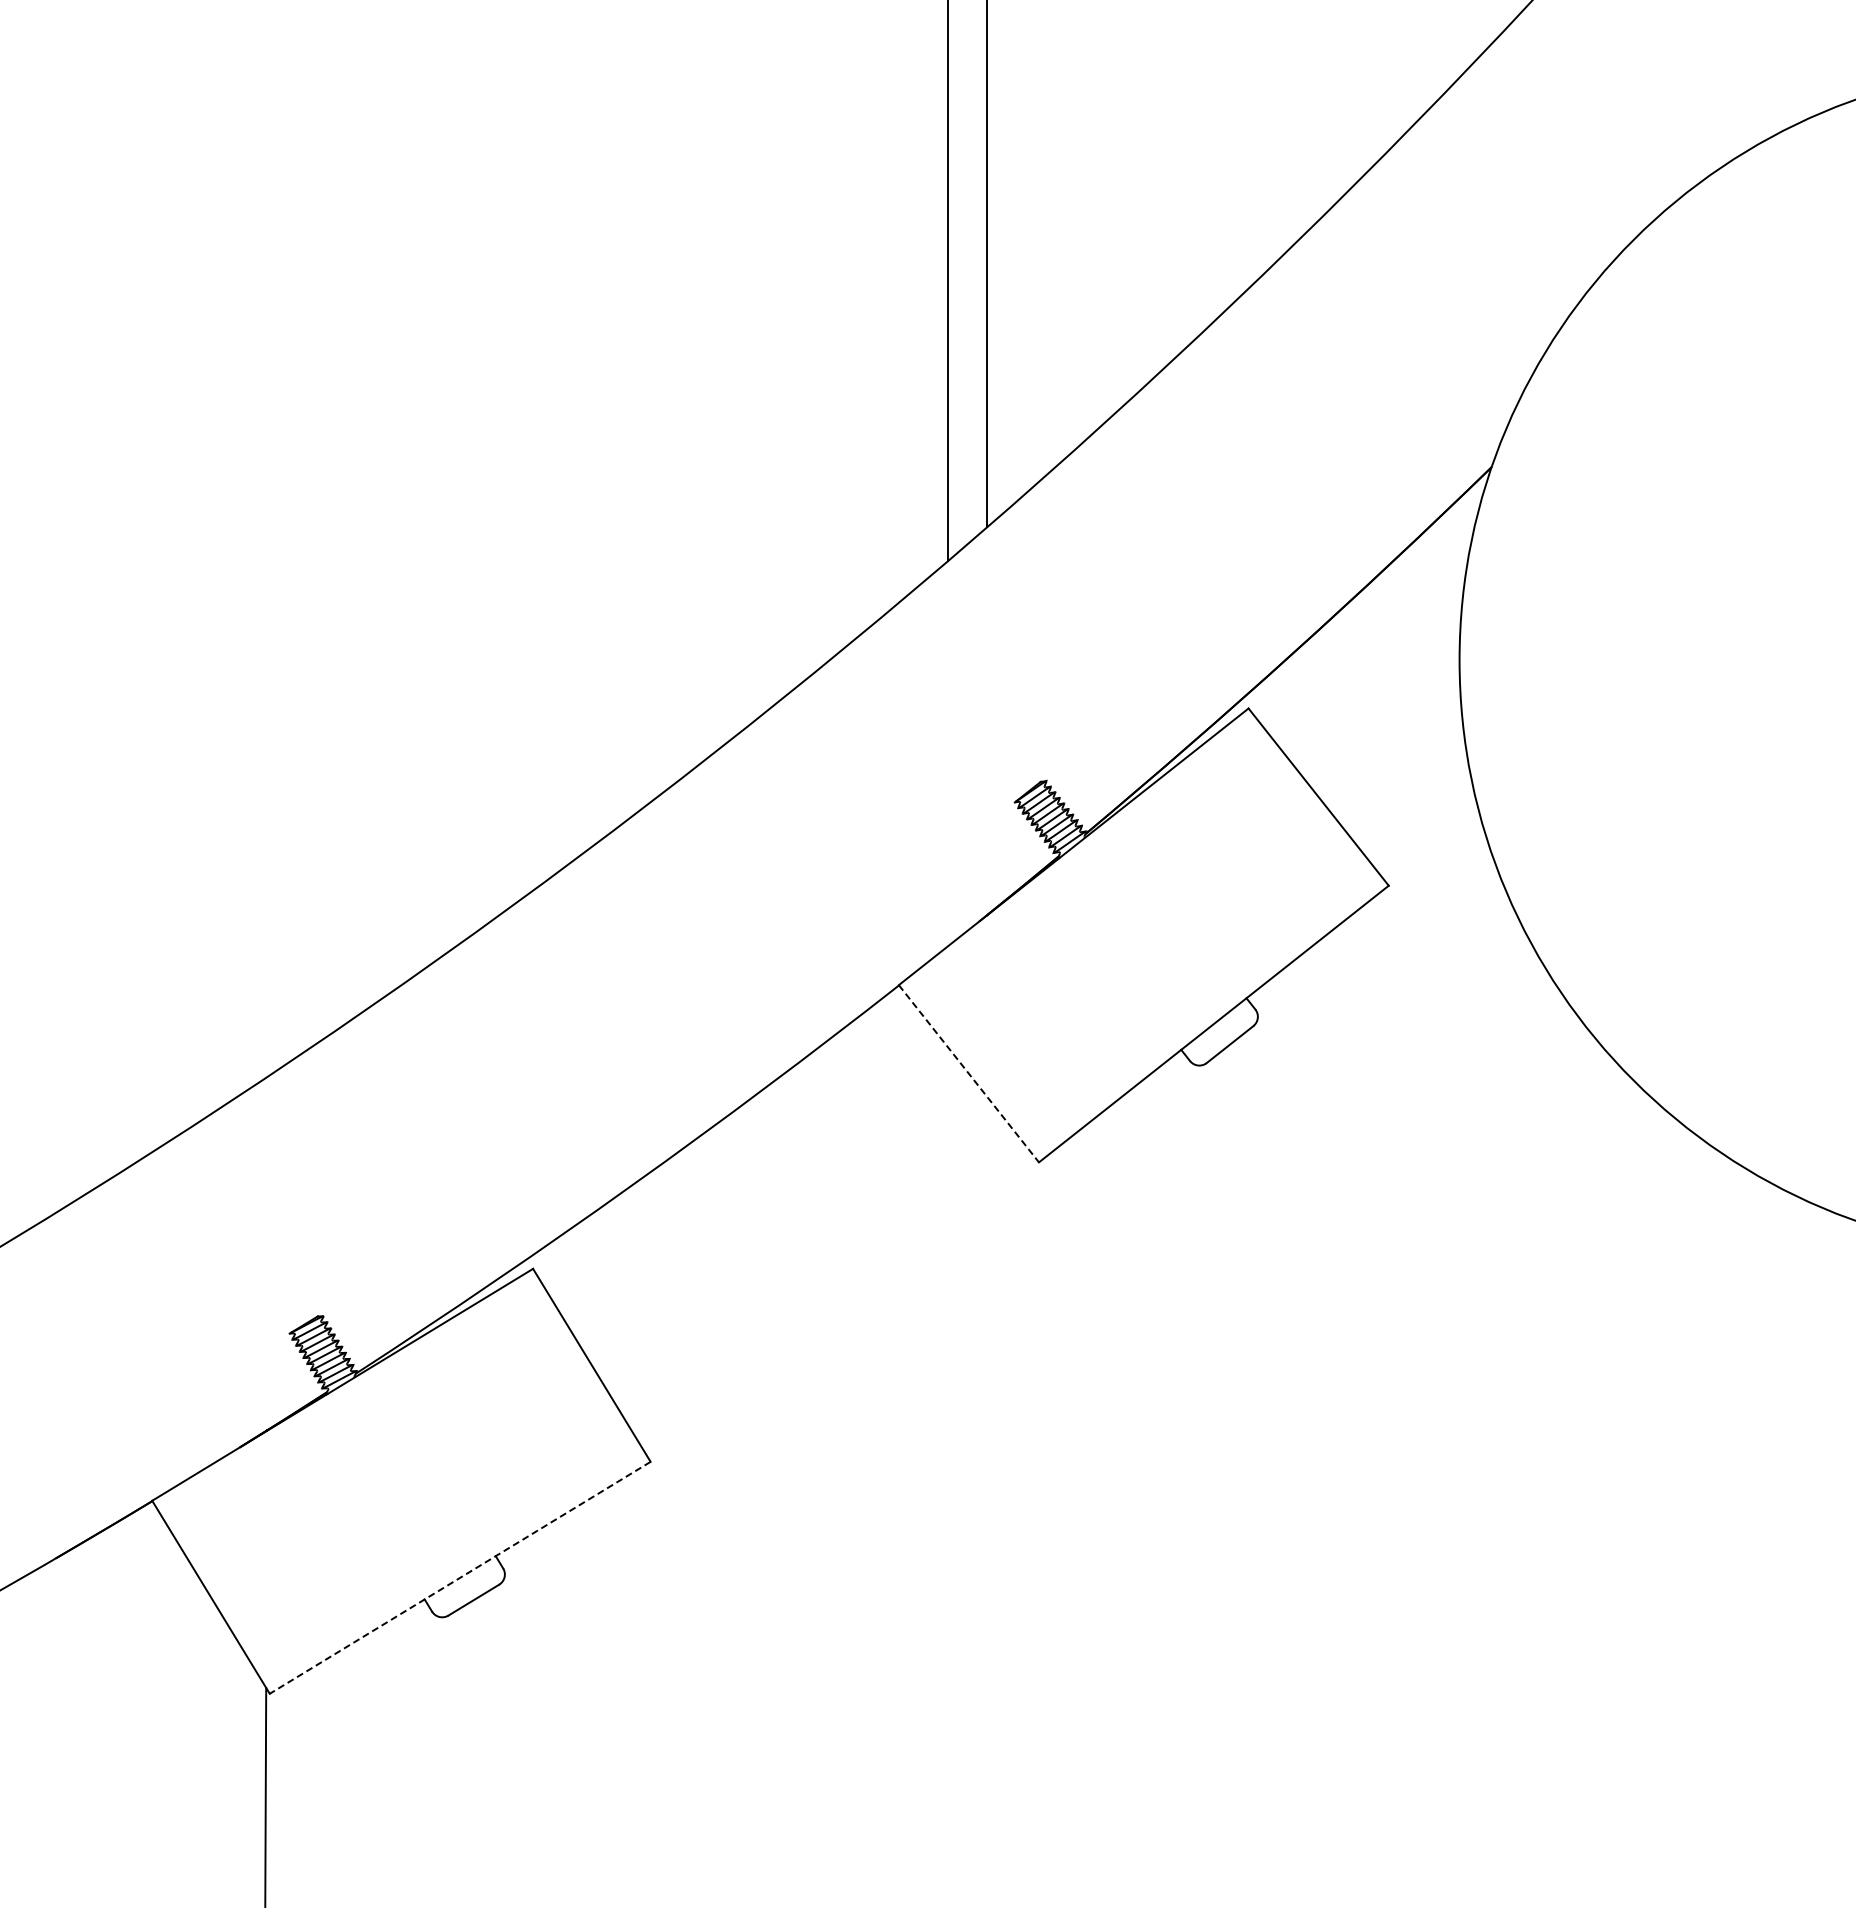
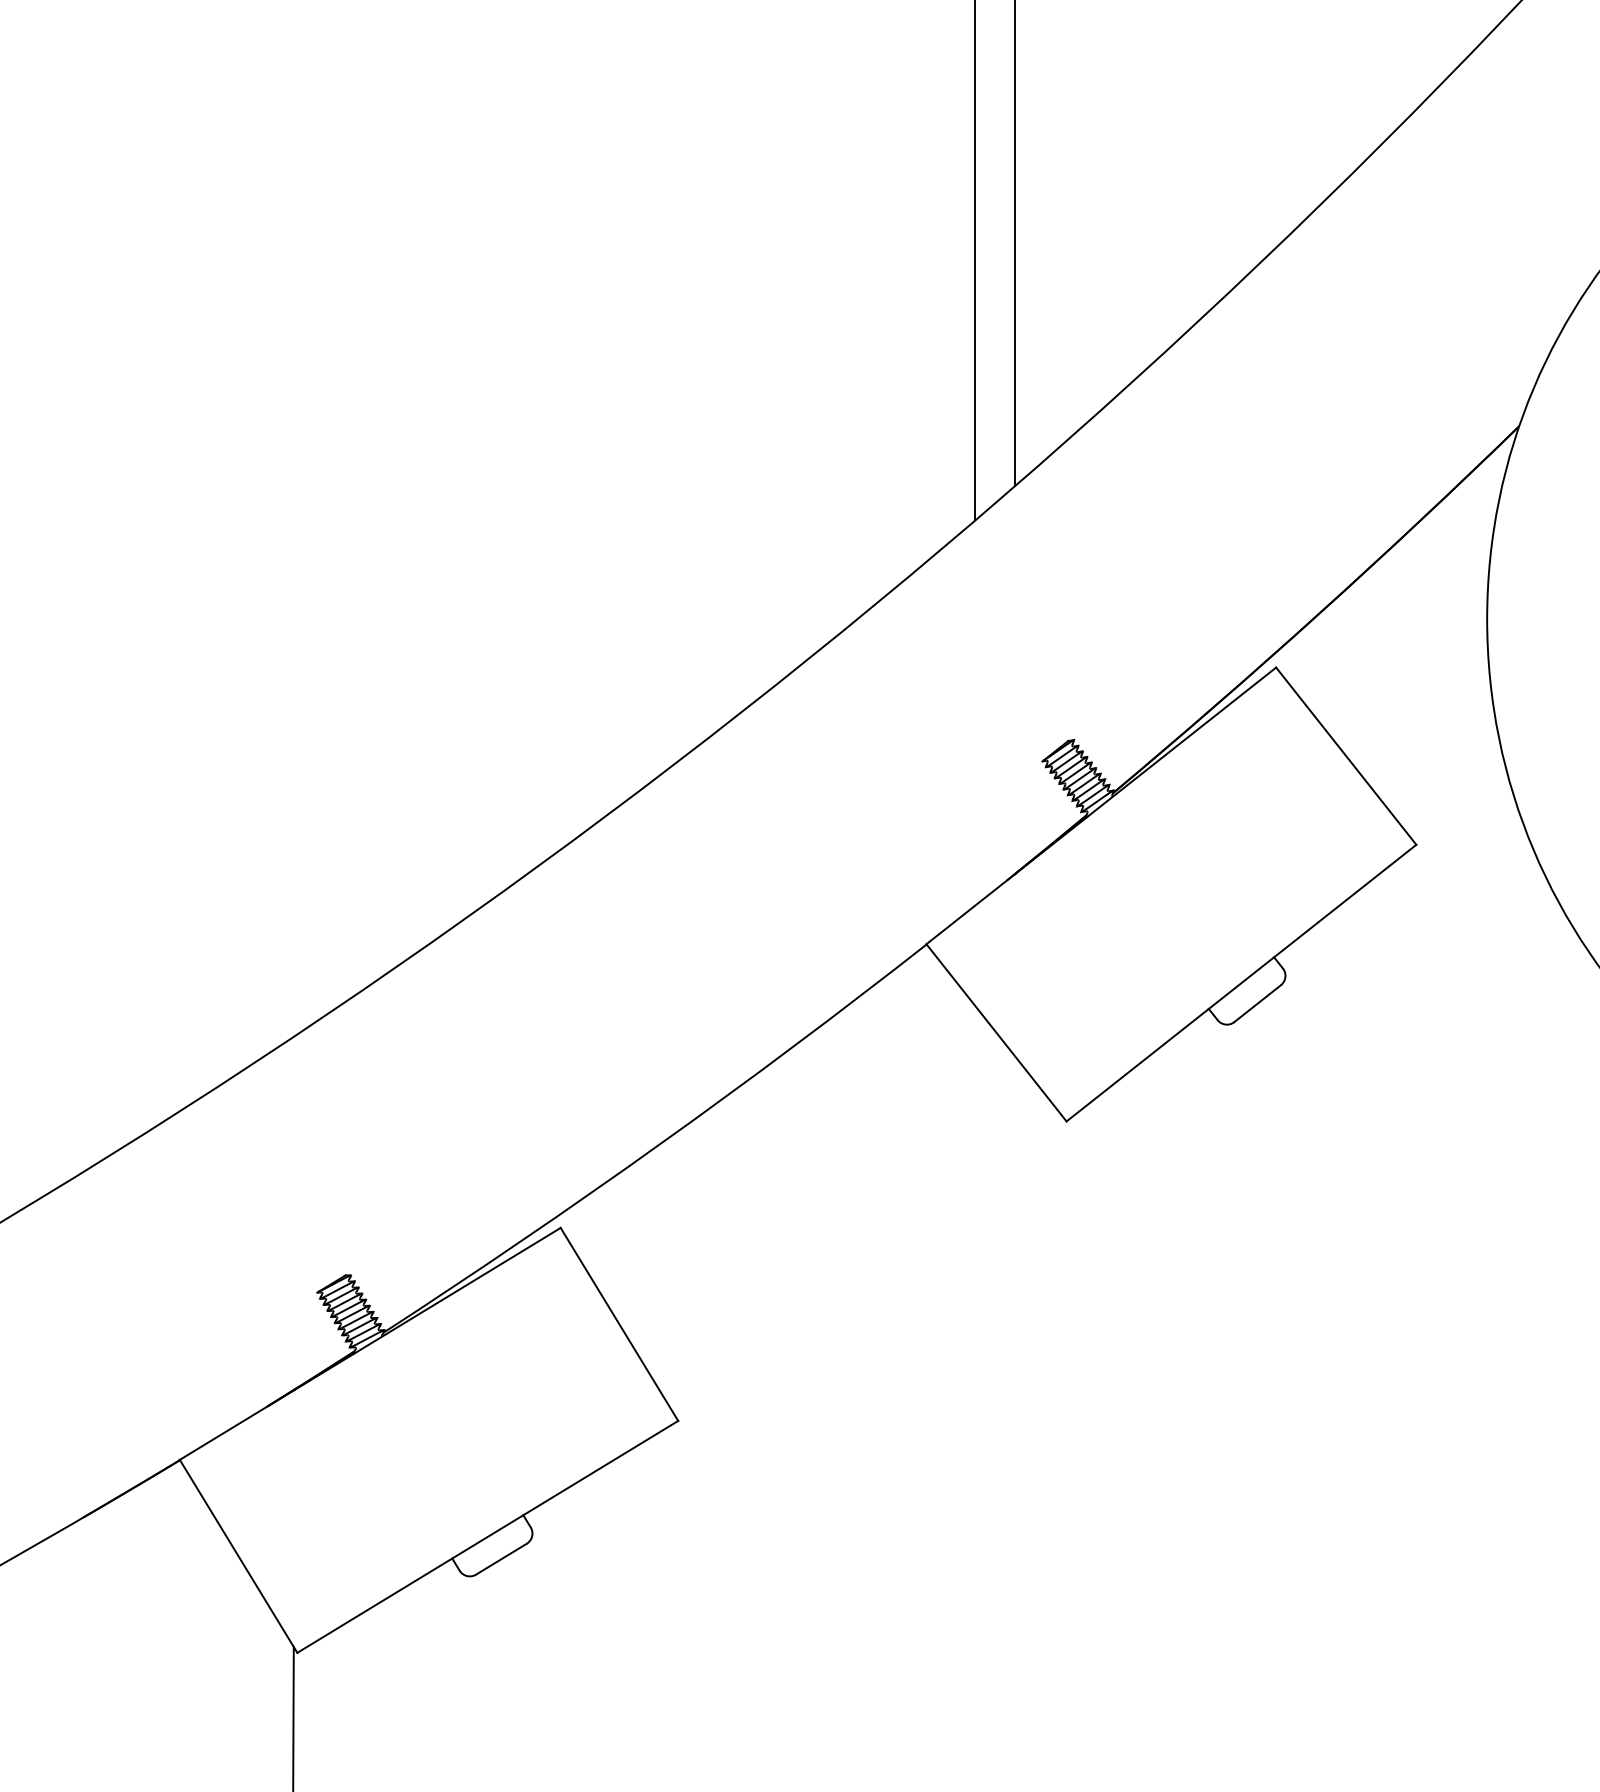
line: (968, 1073) -> (996, 1032), dashed -> solid
line: (460, 1577) -> (488, 1536), dashed -> solid

